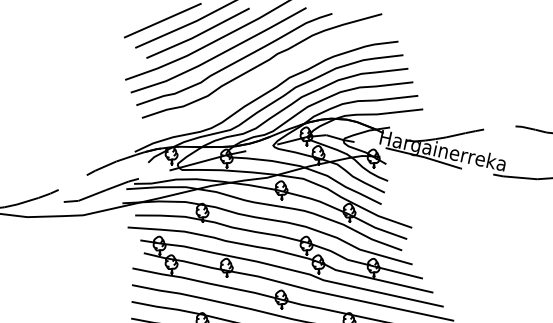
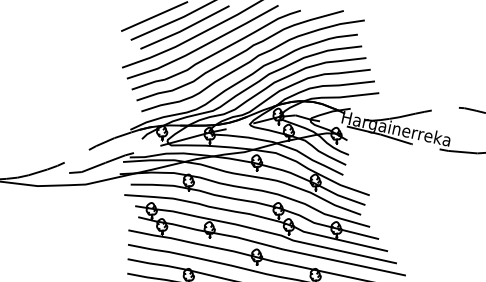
curve: (273, 73) -> (250, 62), added

